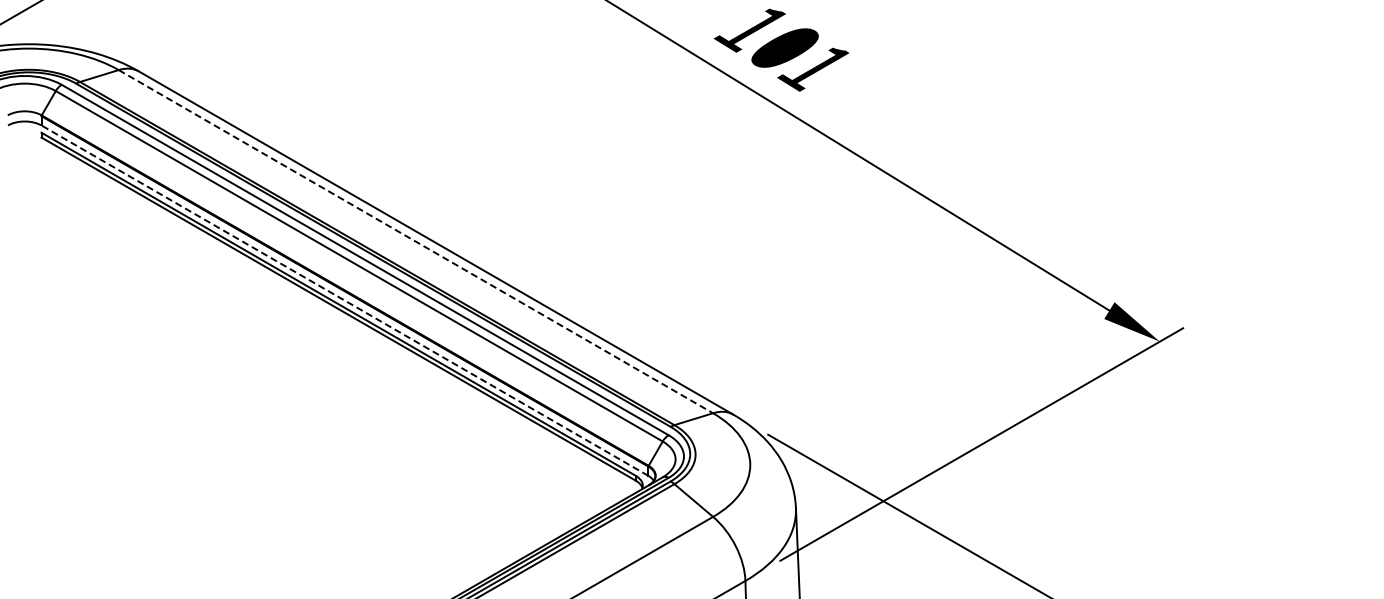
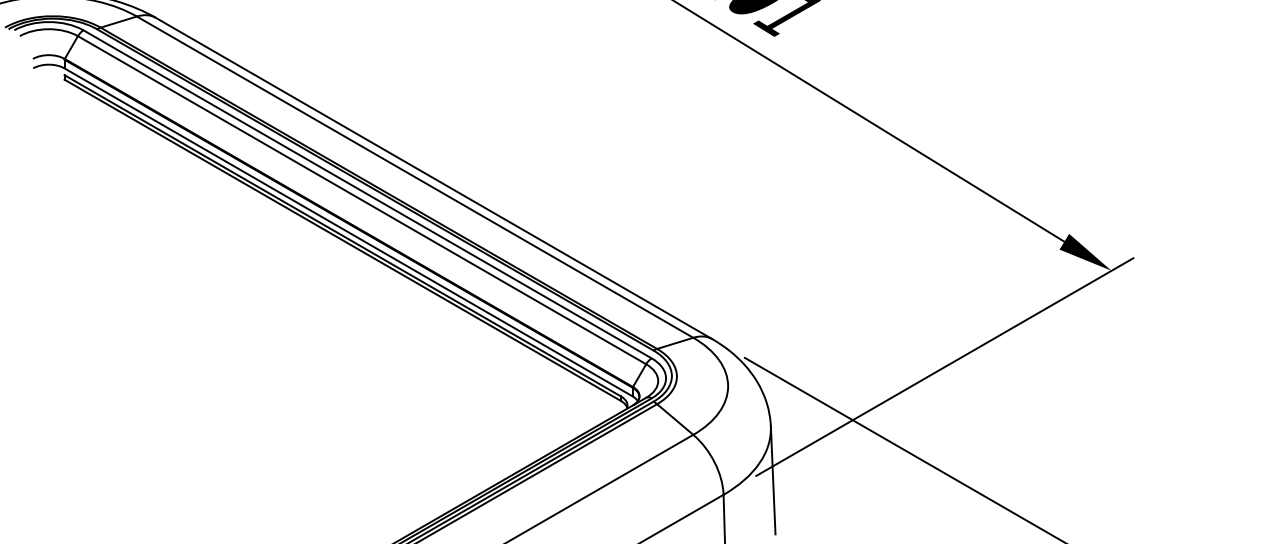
line: (416, 241) -> (415, 177), dashed -> solid
line: (344, 300) -> (348, 232), dashed -> solid

